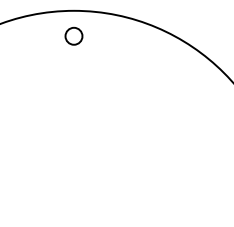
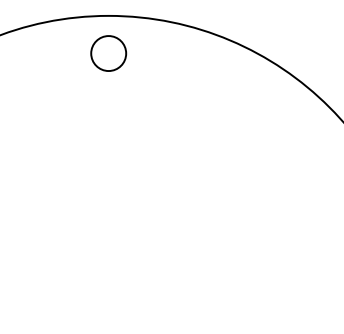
circle: (73, 35) -> (107, 52), size x1.4

